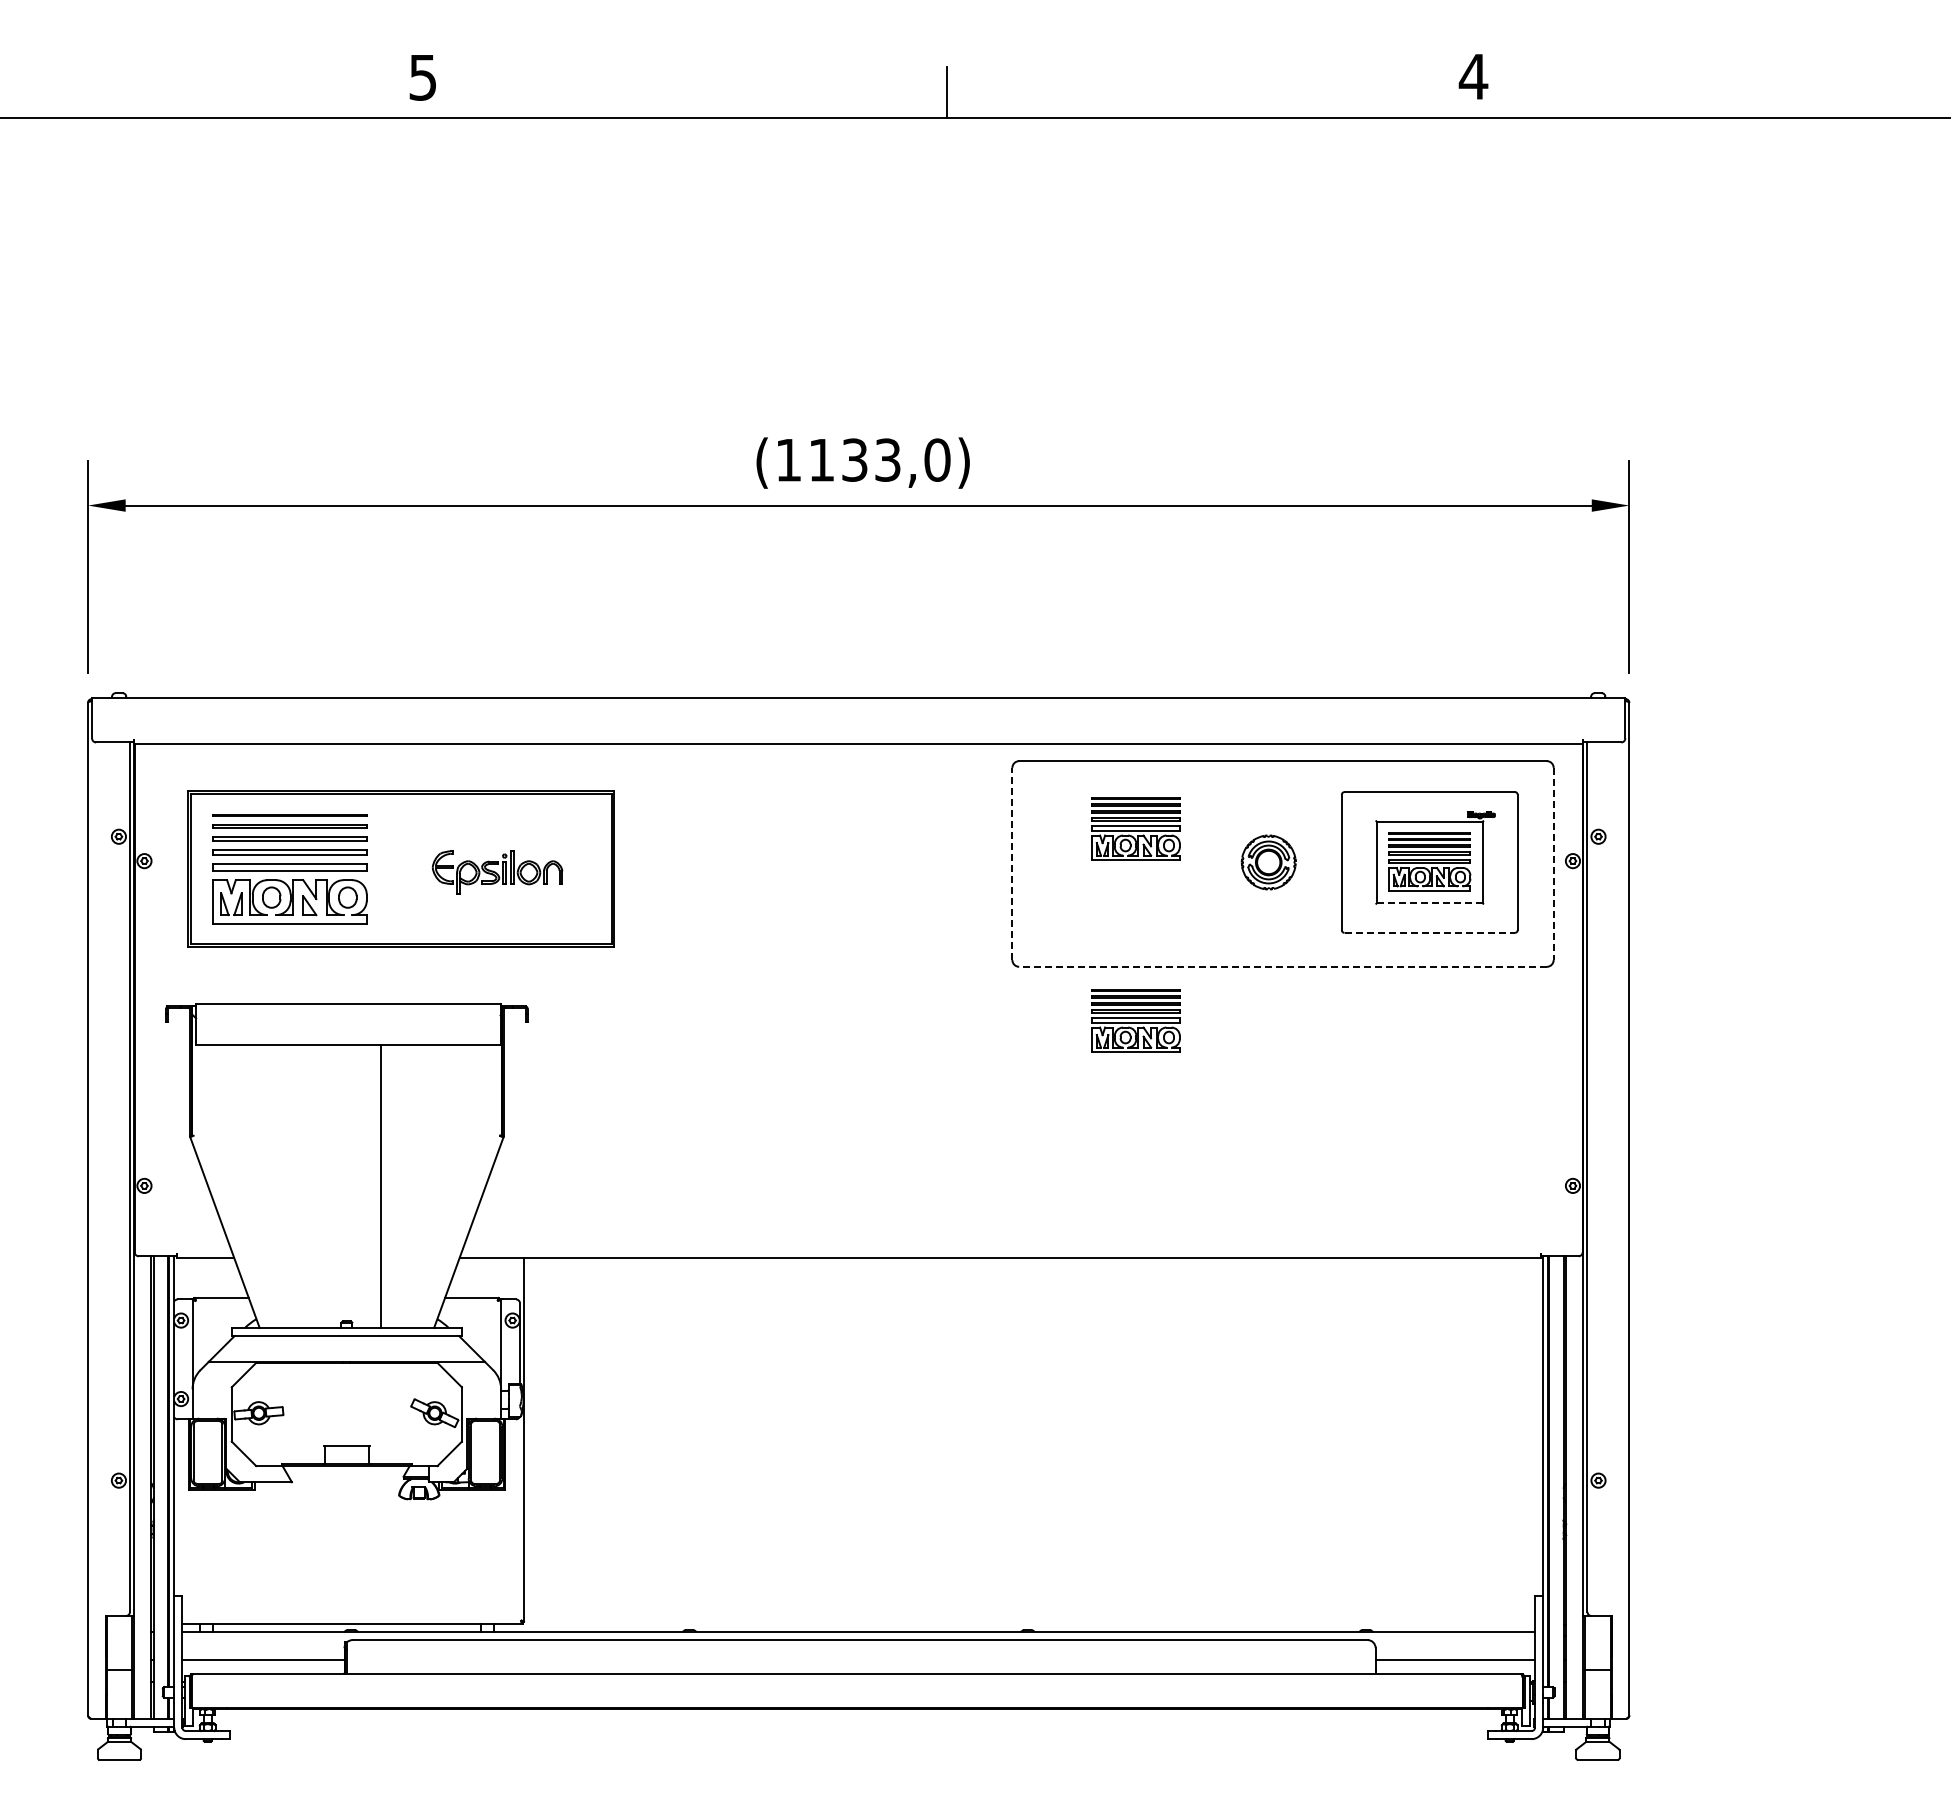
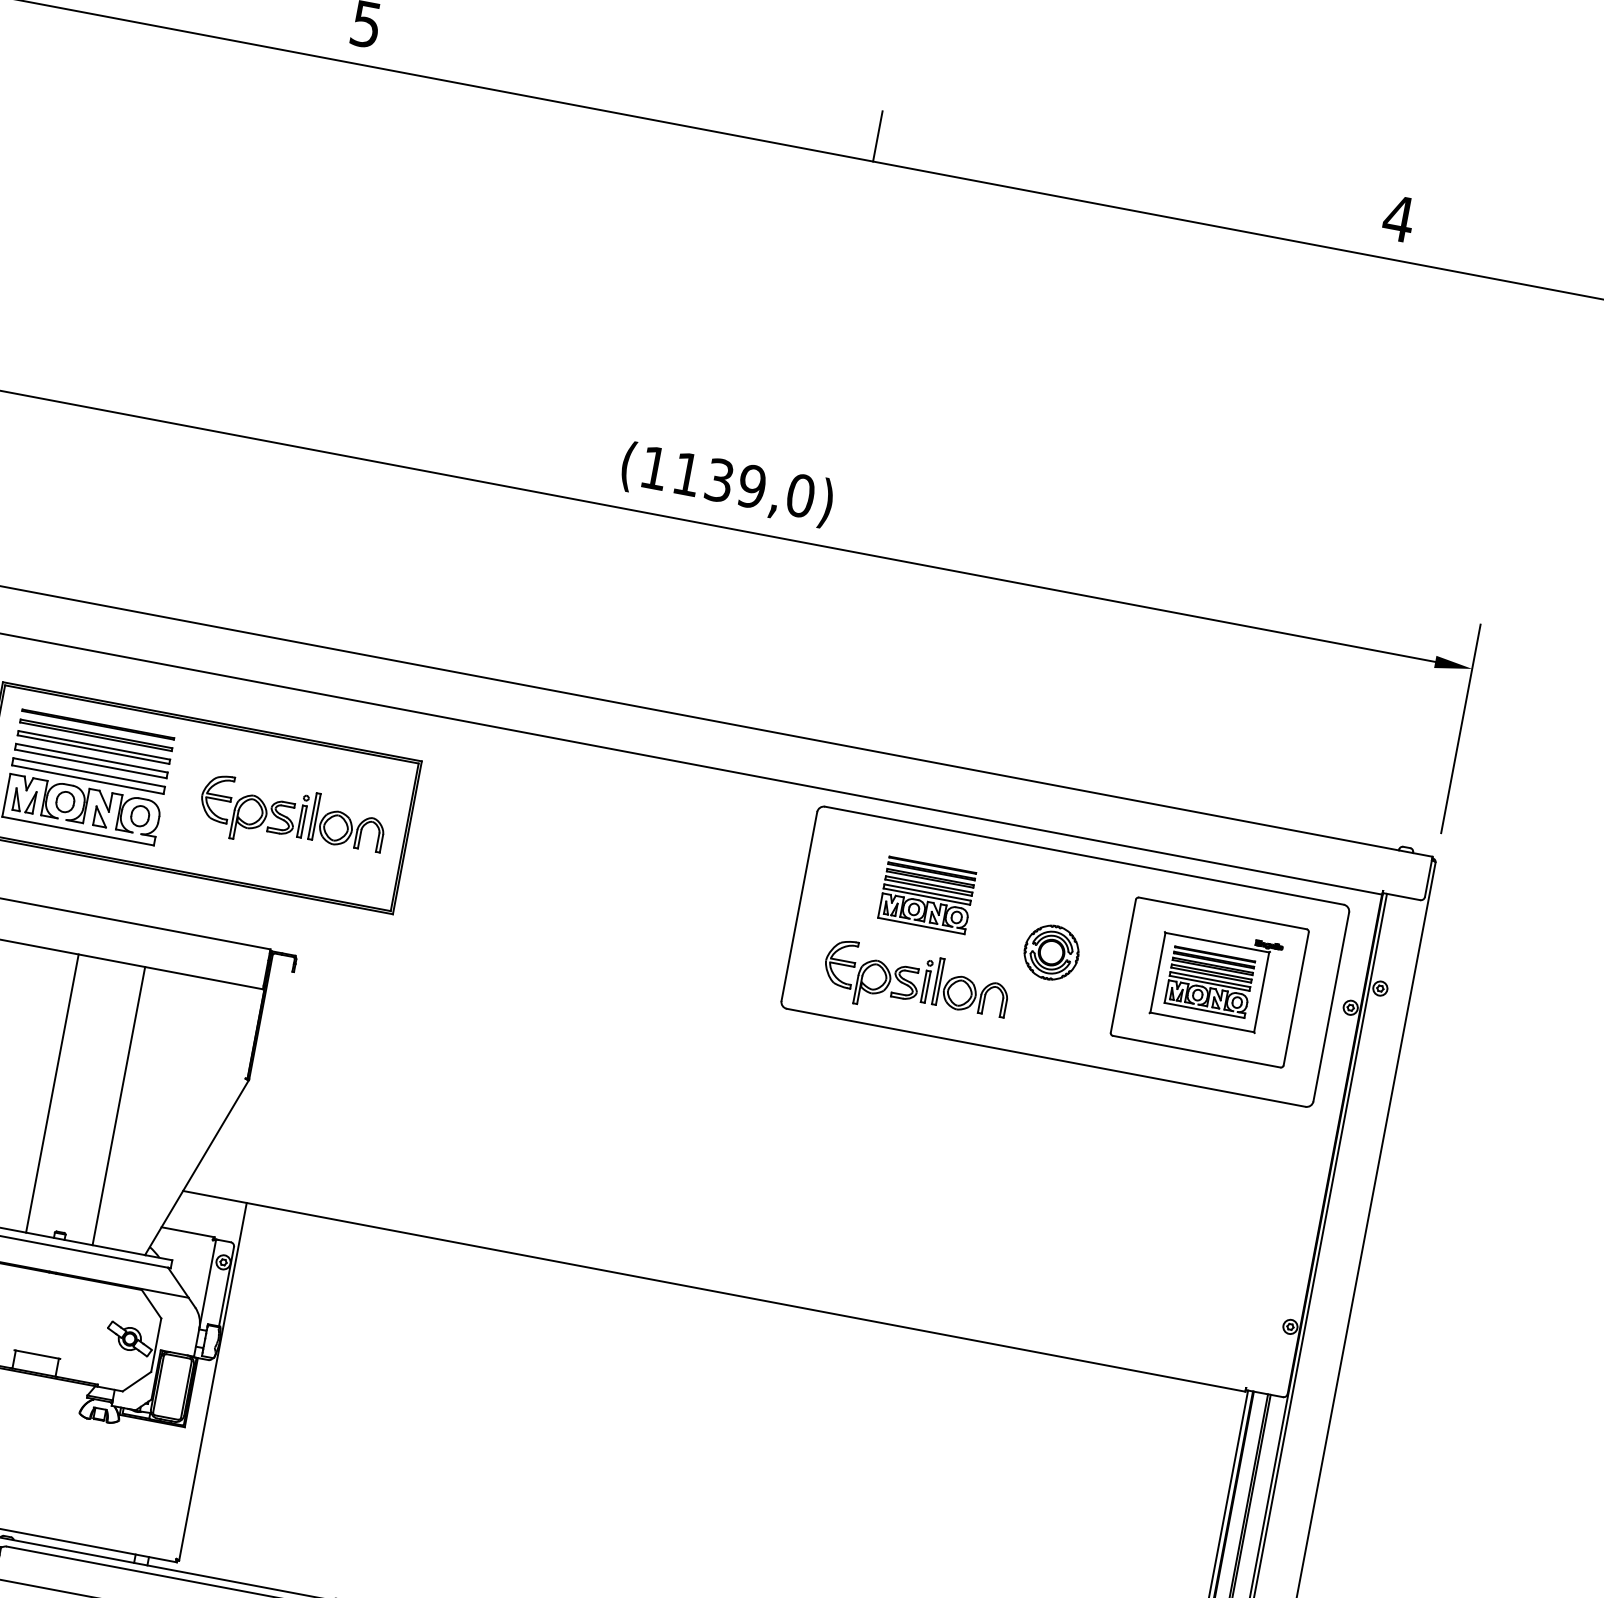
text: (887, 459) -> (751, 485), (1133,0) -> (1139,0)
line: (1012, 863) -> (799, 906), dashed -> solid
line: (1553, 864) -> (1330, 1007), dashed -> solid
part: (497, 872) -> (291, 819), size x1.43
line: (1429, 903) -> (1201, 1022), dashed -> solid
part: (1140, 918) -> (915, 983), added
line: (1430, 932) -> (1197, 1051), dashed -> solid
line: (1283, 966) -> (1046, 1057), dashed -> solid
part: (1135, 1020) -> (891, 1083), removed
line: (313, 1186) -> (52, 1093), added

